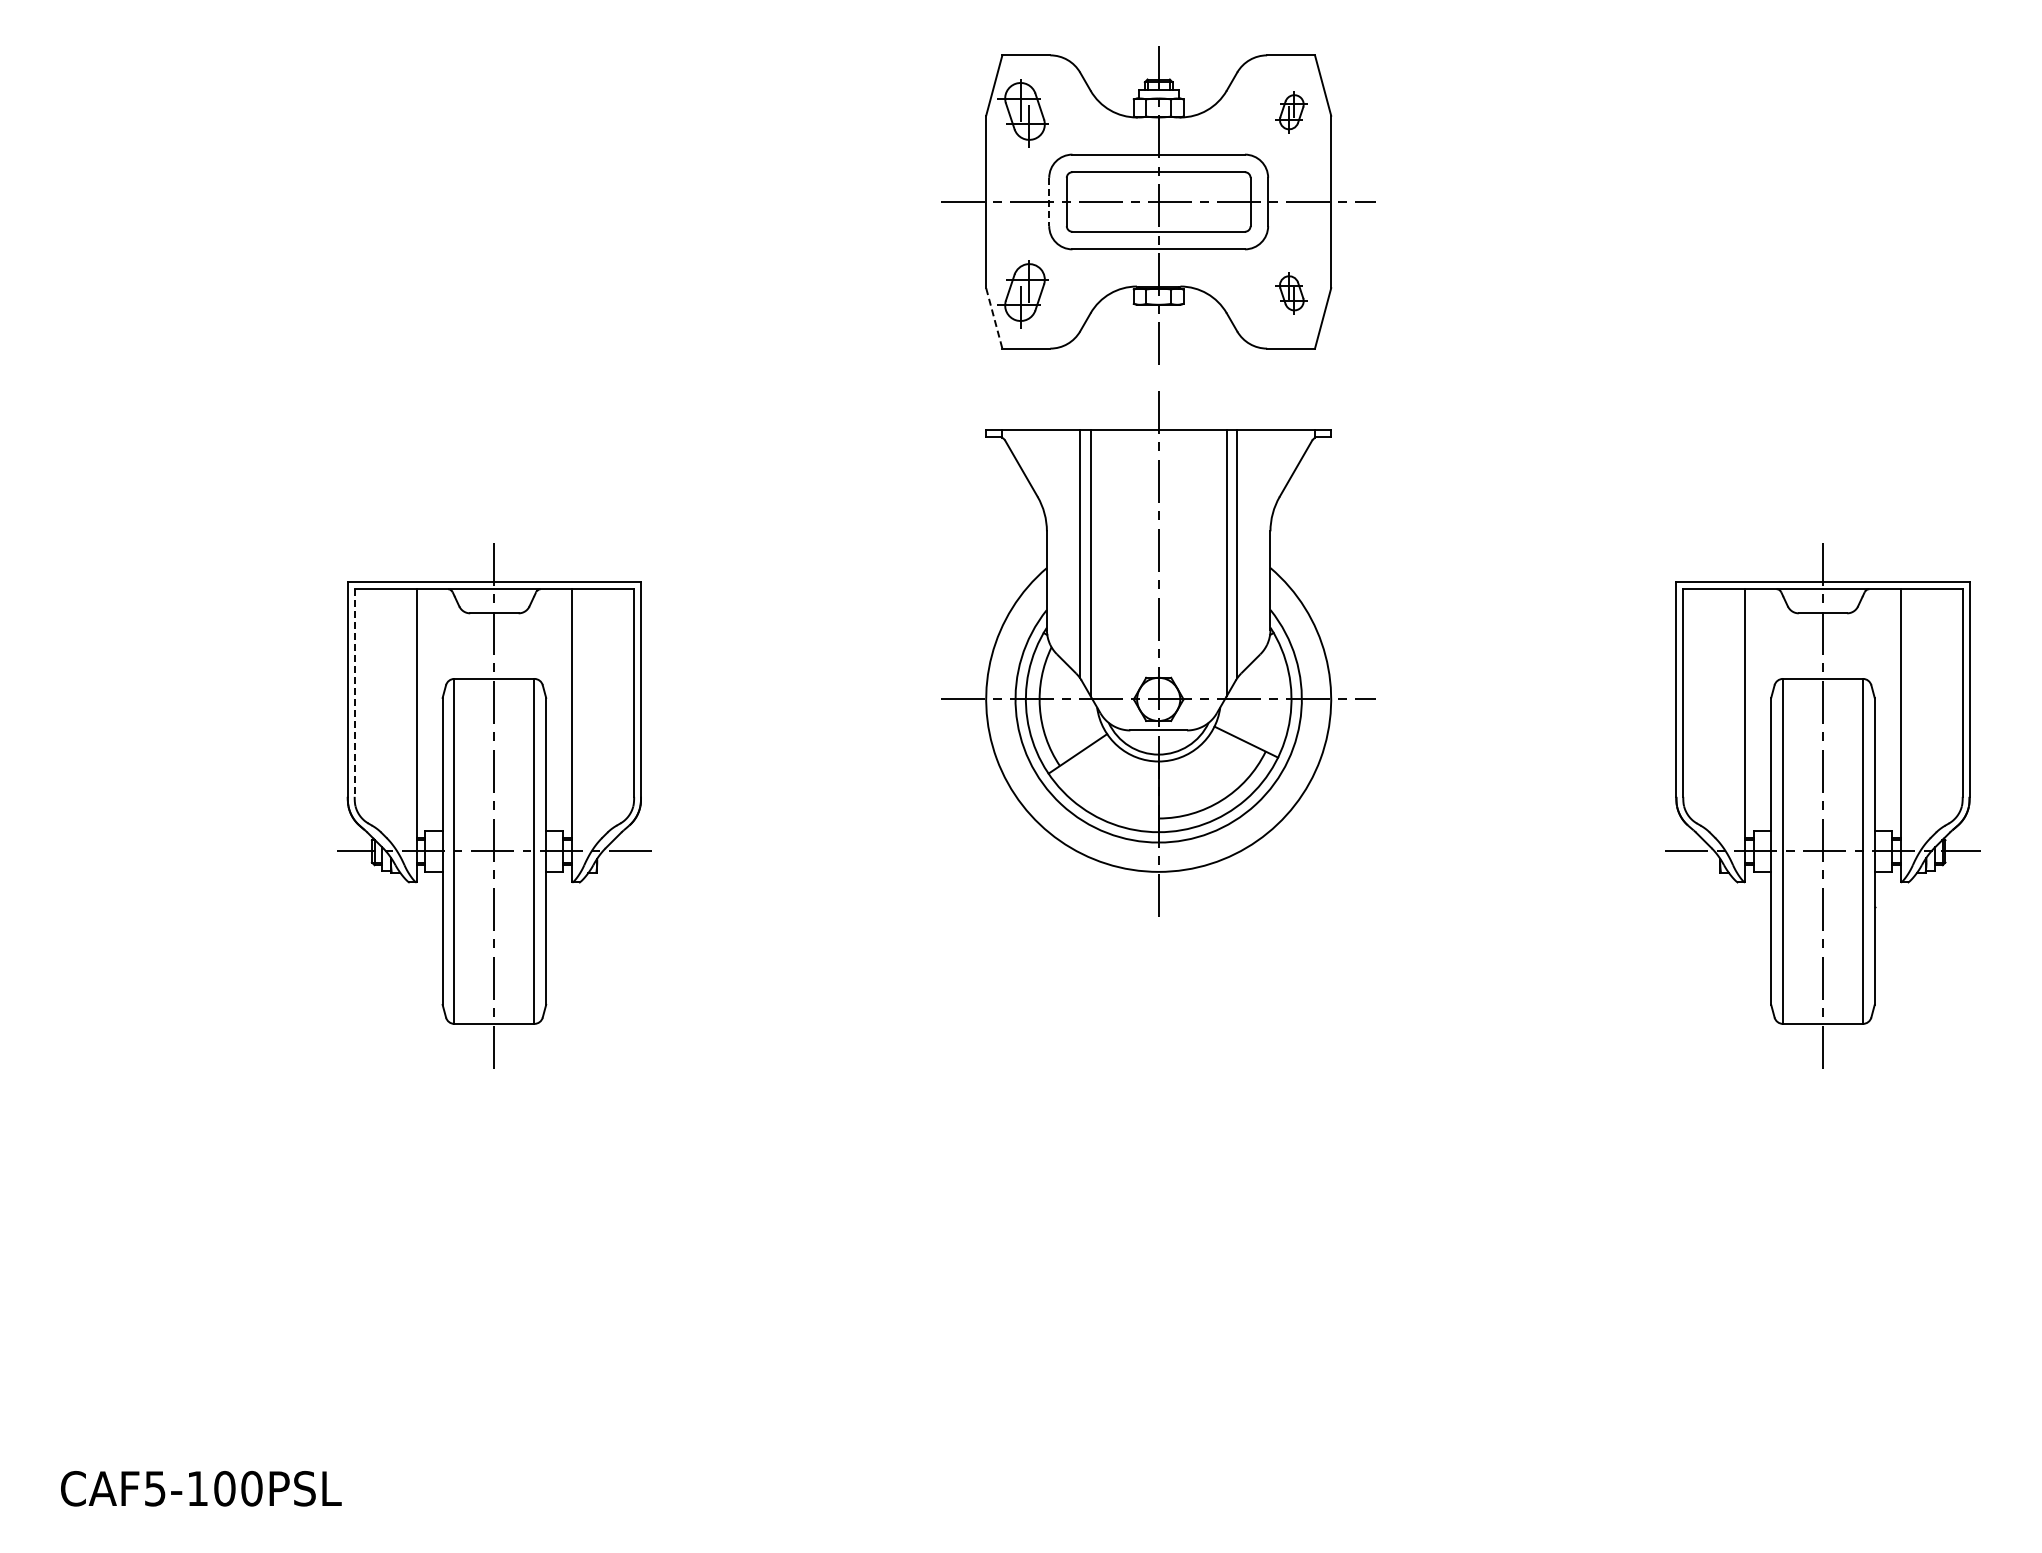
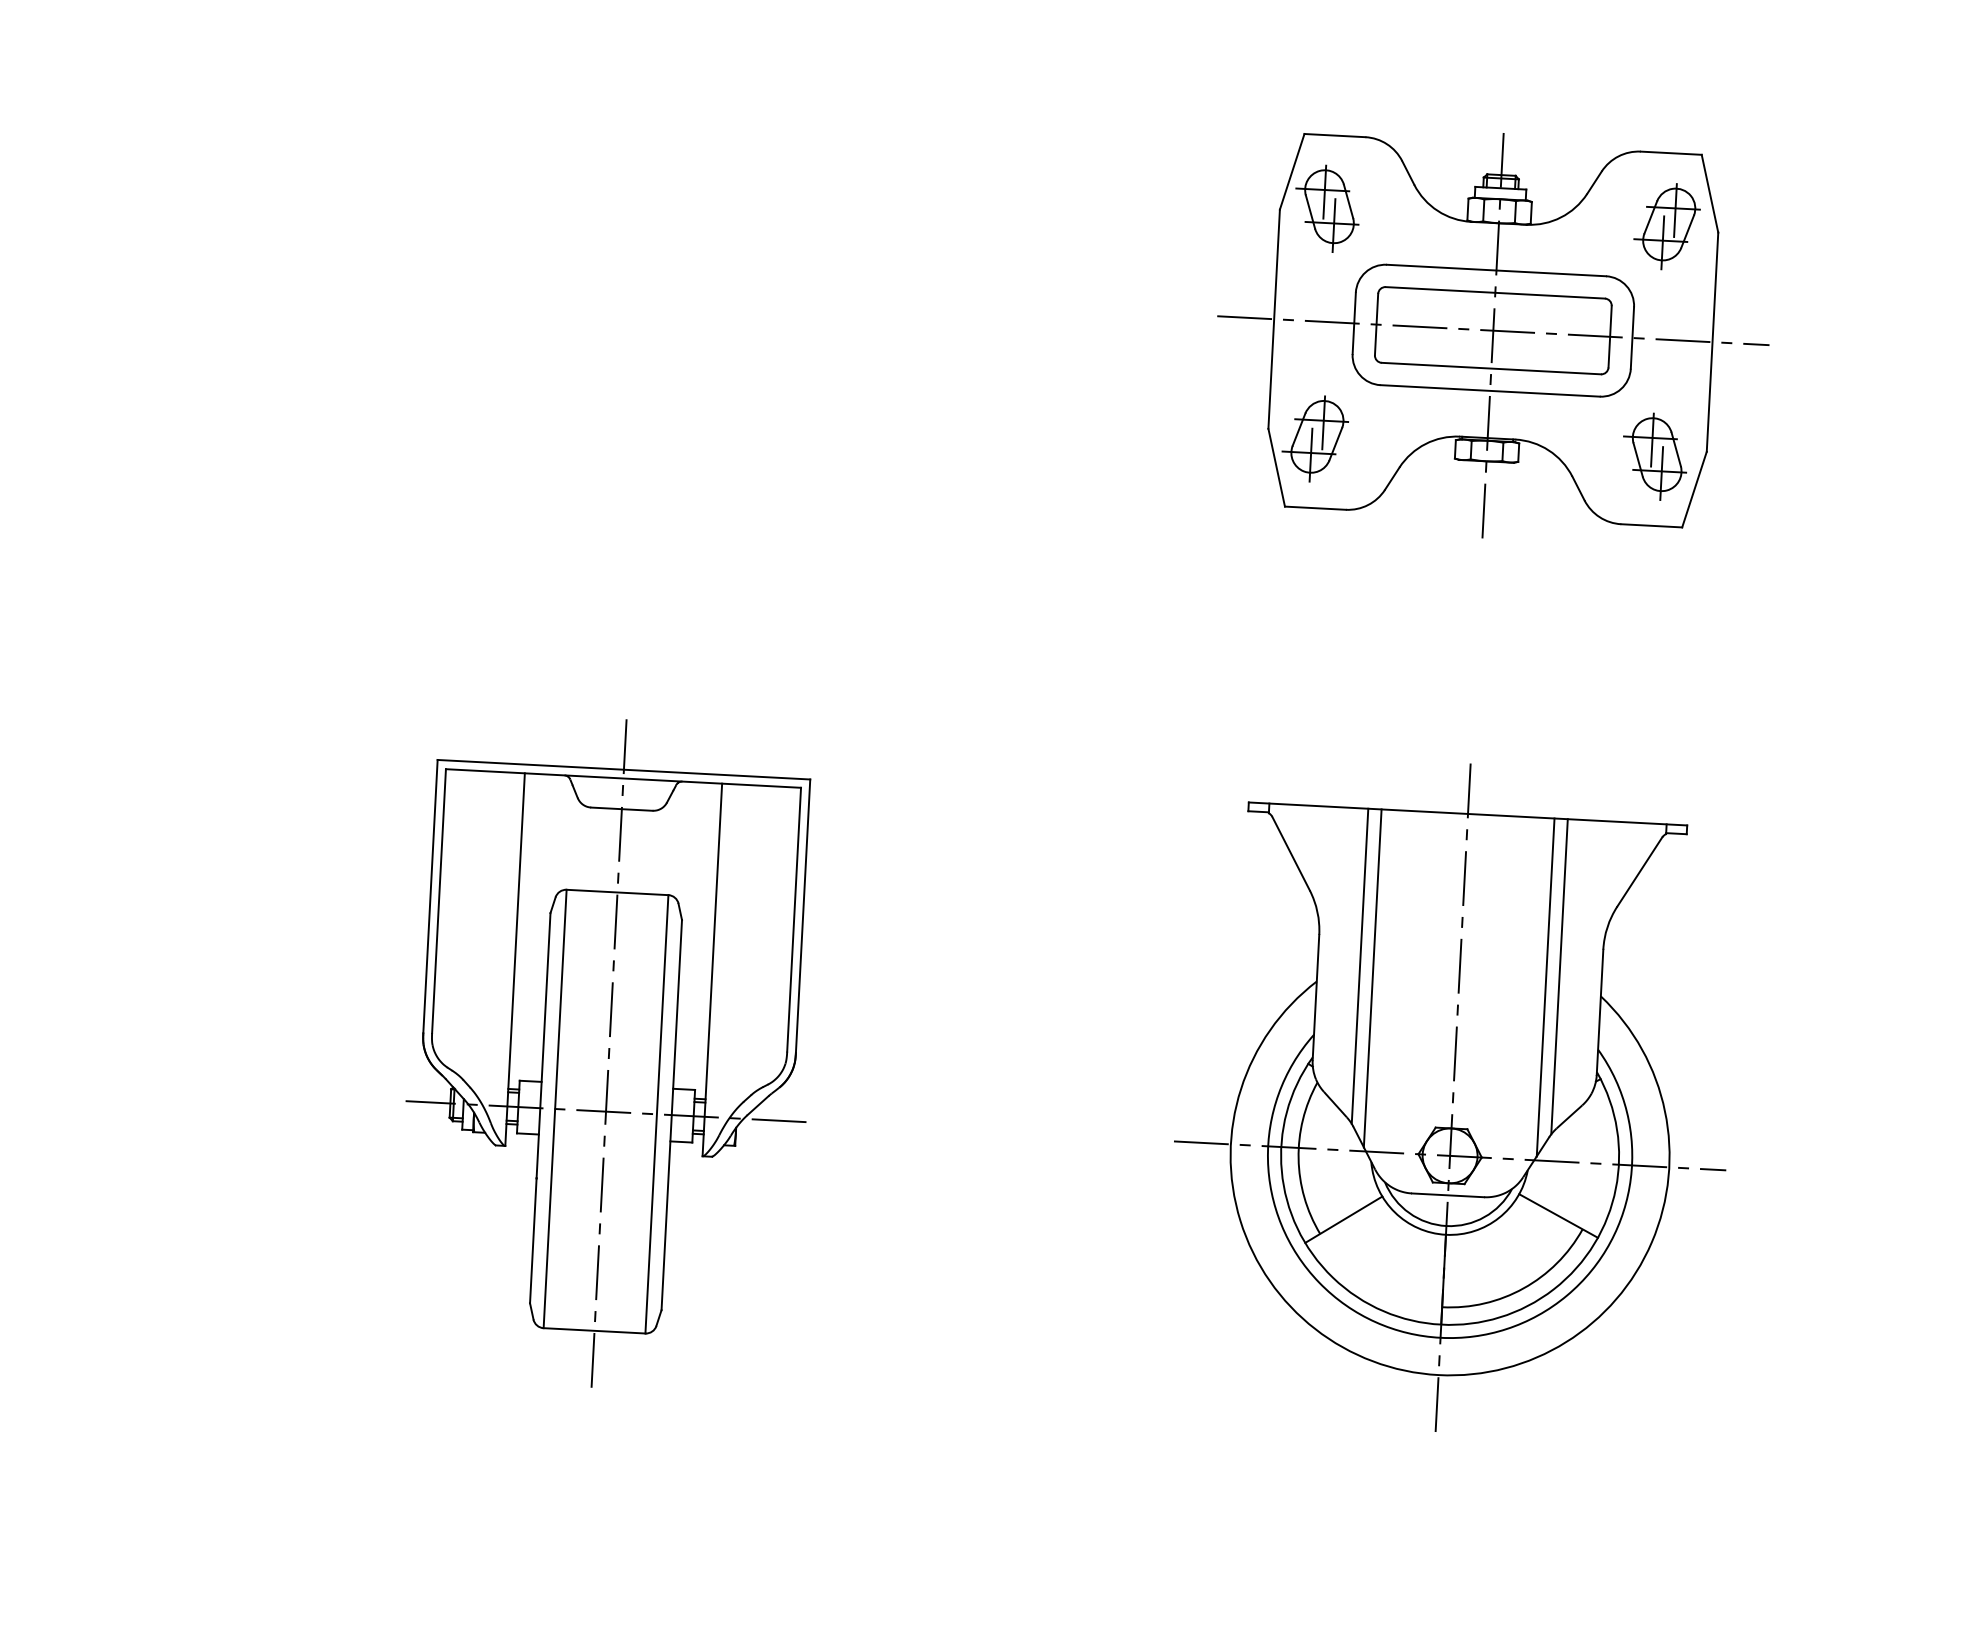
part: (1290, 113) -> (1666, 227), size x1.67
line: (1049, 202) -> (1354, 324), dashed -> solid
part: (1290, 294) -> (1654, 457), size x1.67
line: (994, 318) -> (1276, 467), dashed -> solid
part: (1158, 653) -> (1452, 1097), moved
line: (354, 693) -> (438, 901), dashed -> solid

